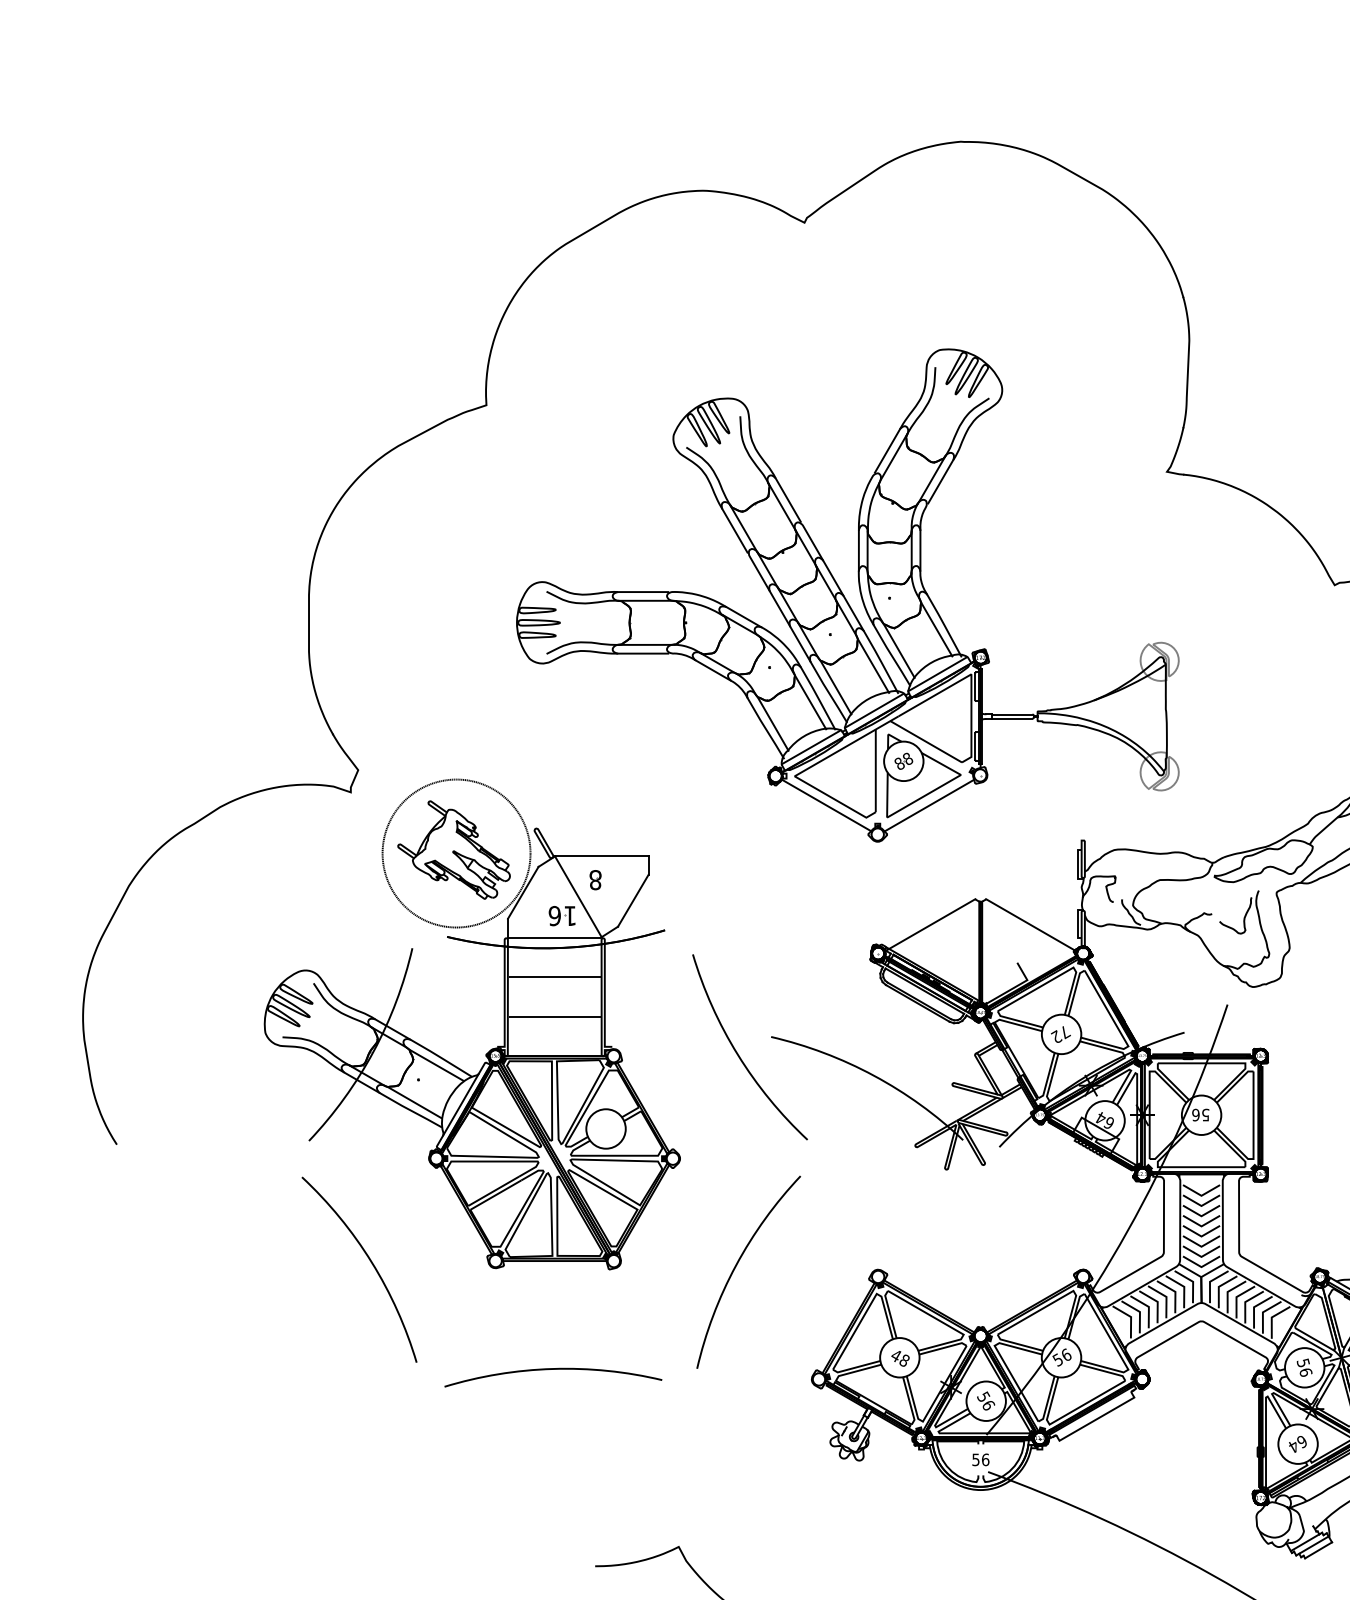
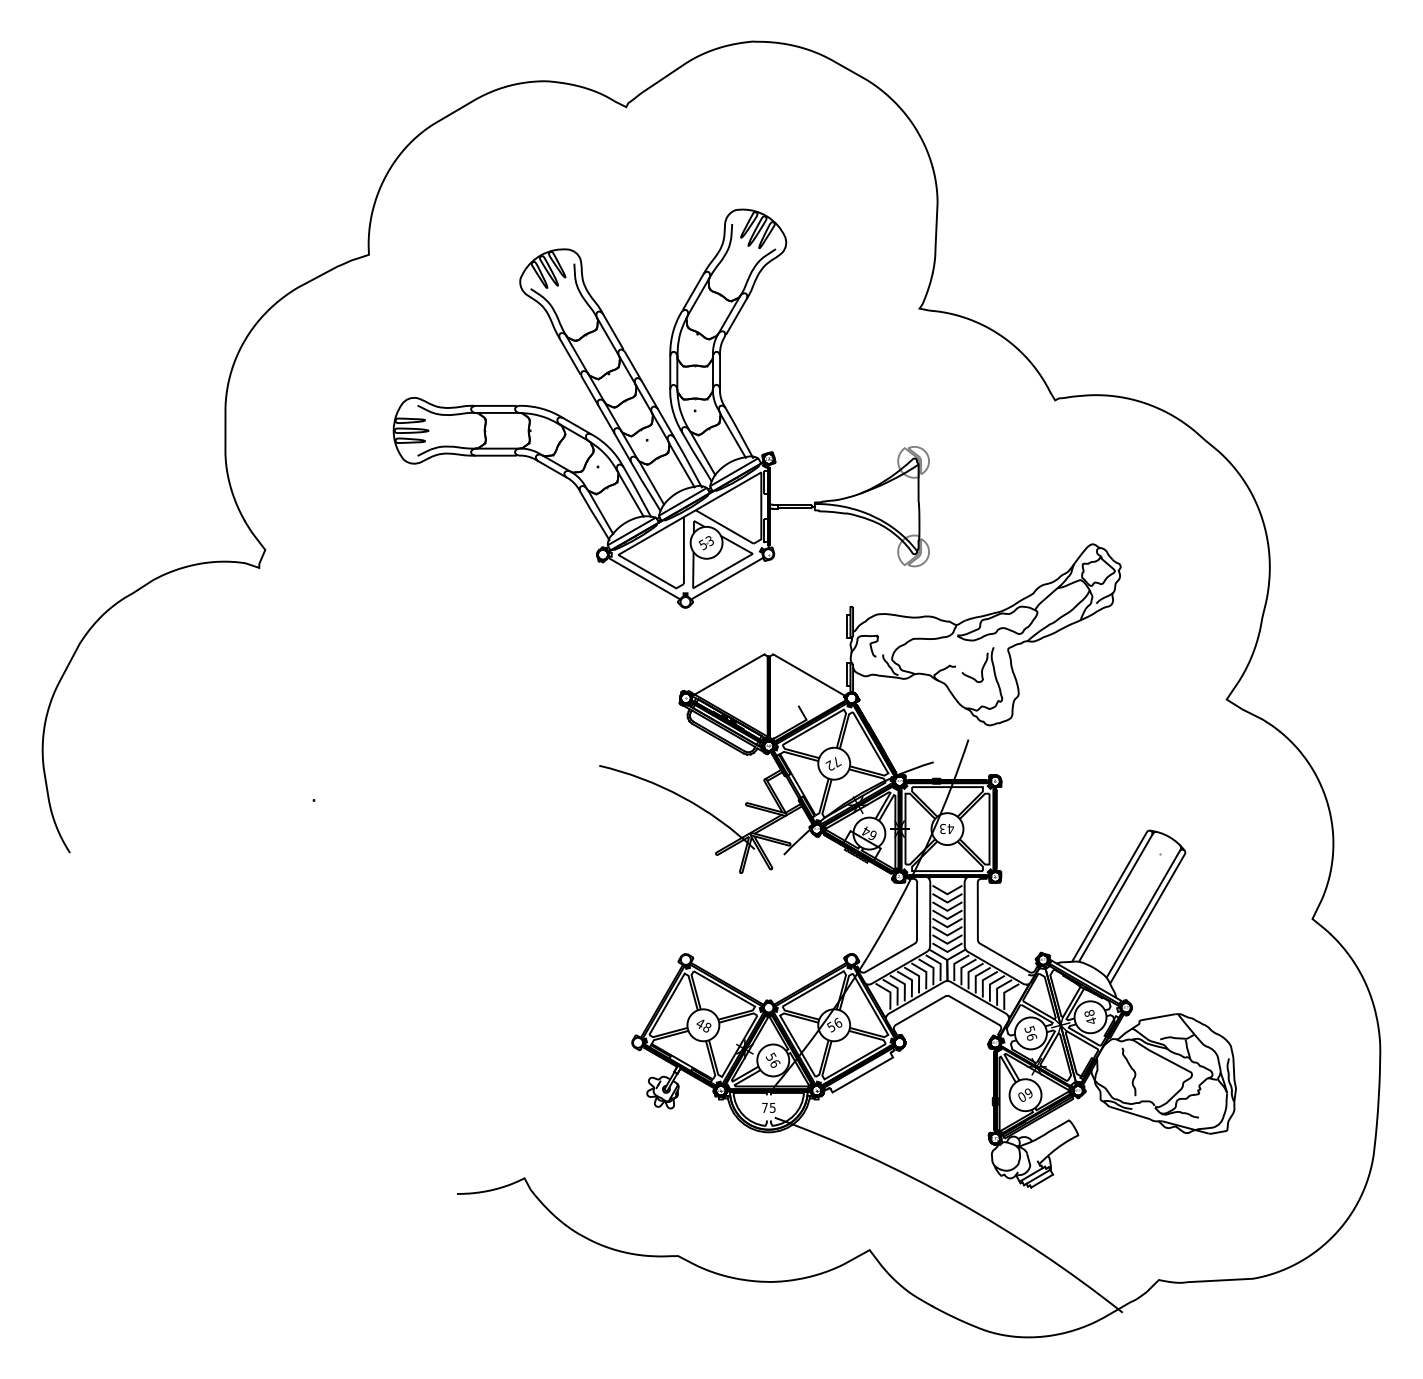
text: (903, 762) -> (706, 543), 88 -> 53
part: (535, 1082) -> (408, 802), removed
text: (1200, 1114) -> (946, 828), 56 -> 43
text: (1293, 1447) -> (1021, 1097), 64 -> 60
text: (980, 1459) -> (768, 1107), 56 -> 75

